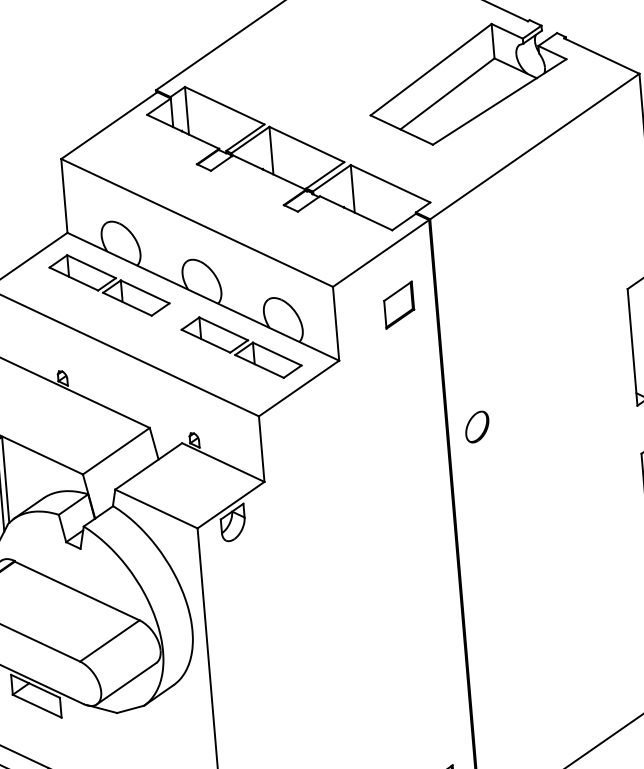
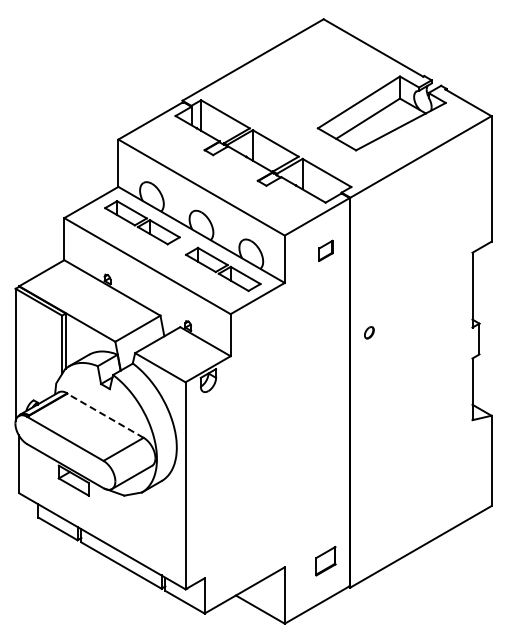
part: (398, 304) -> (325, 250), size x0.7
part: (477, 426) -> (369, 332), size x0.6
line: (77, 590) -> (105, 415), solid -> dashed

